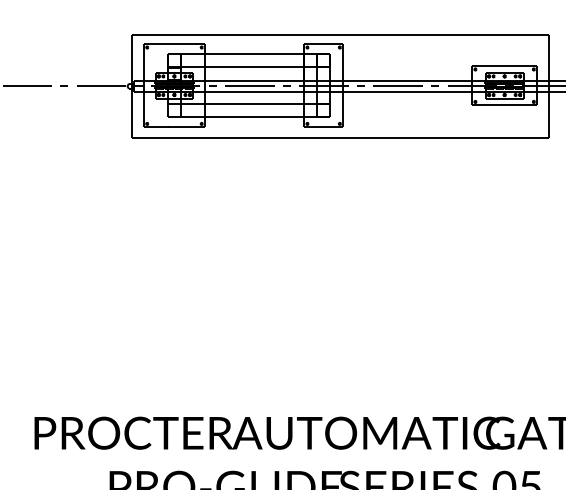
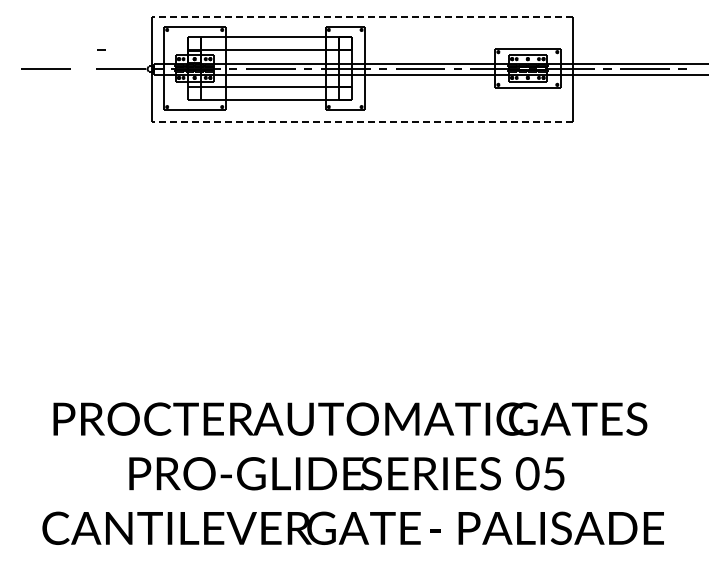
line: (340, 34) -> (362, 16), solid -> dashed
line: (64, 85) -> (101, 49), moved
line: (340, 138) -> (362, 121), solid -> dashed

